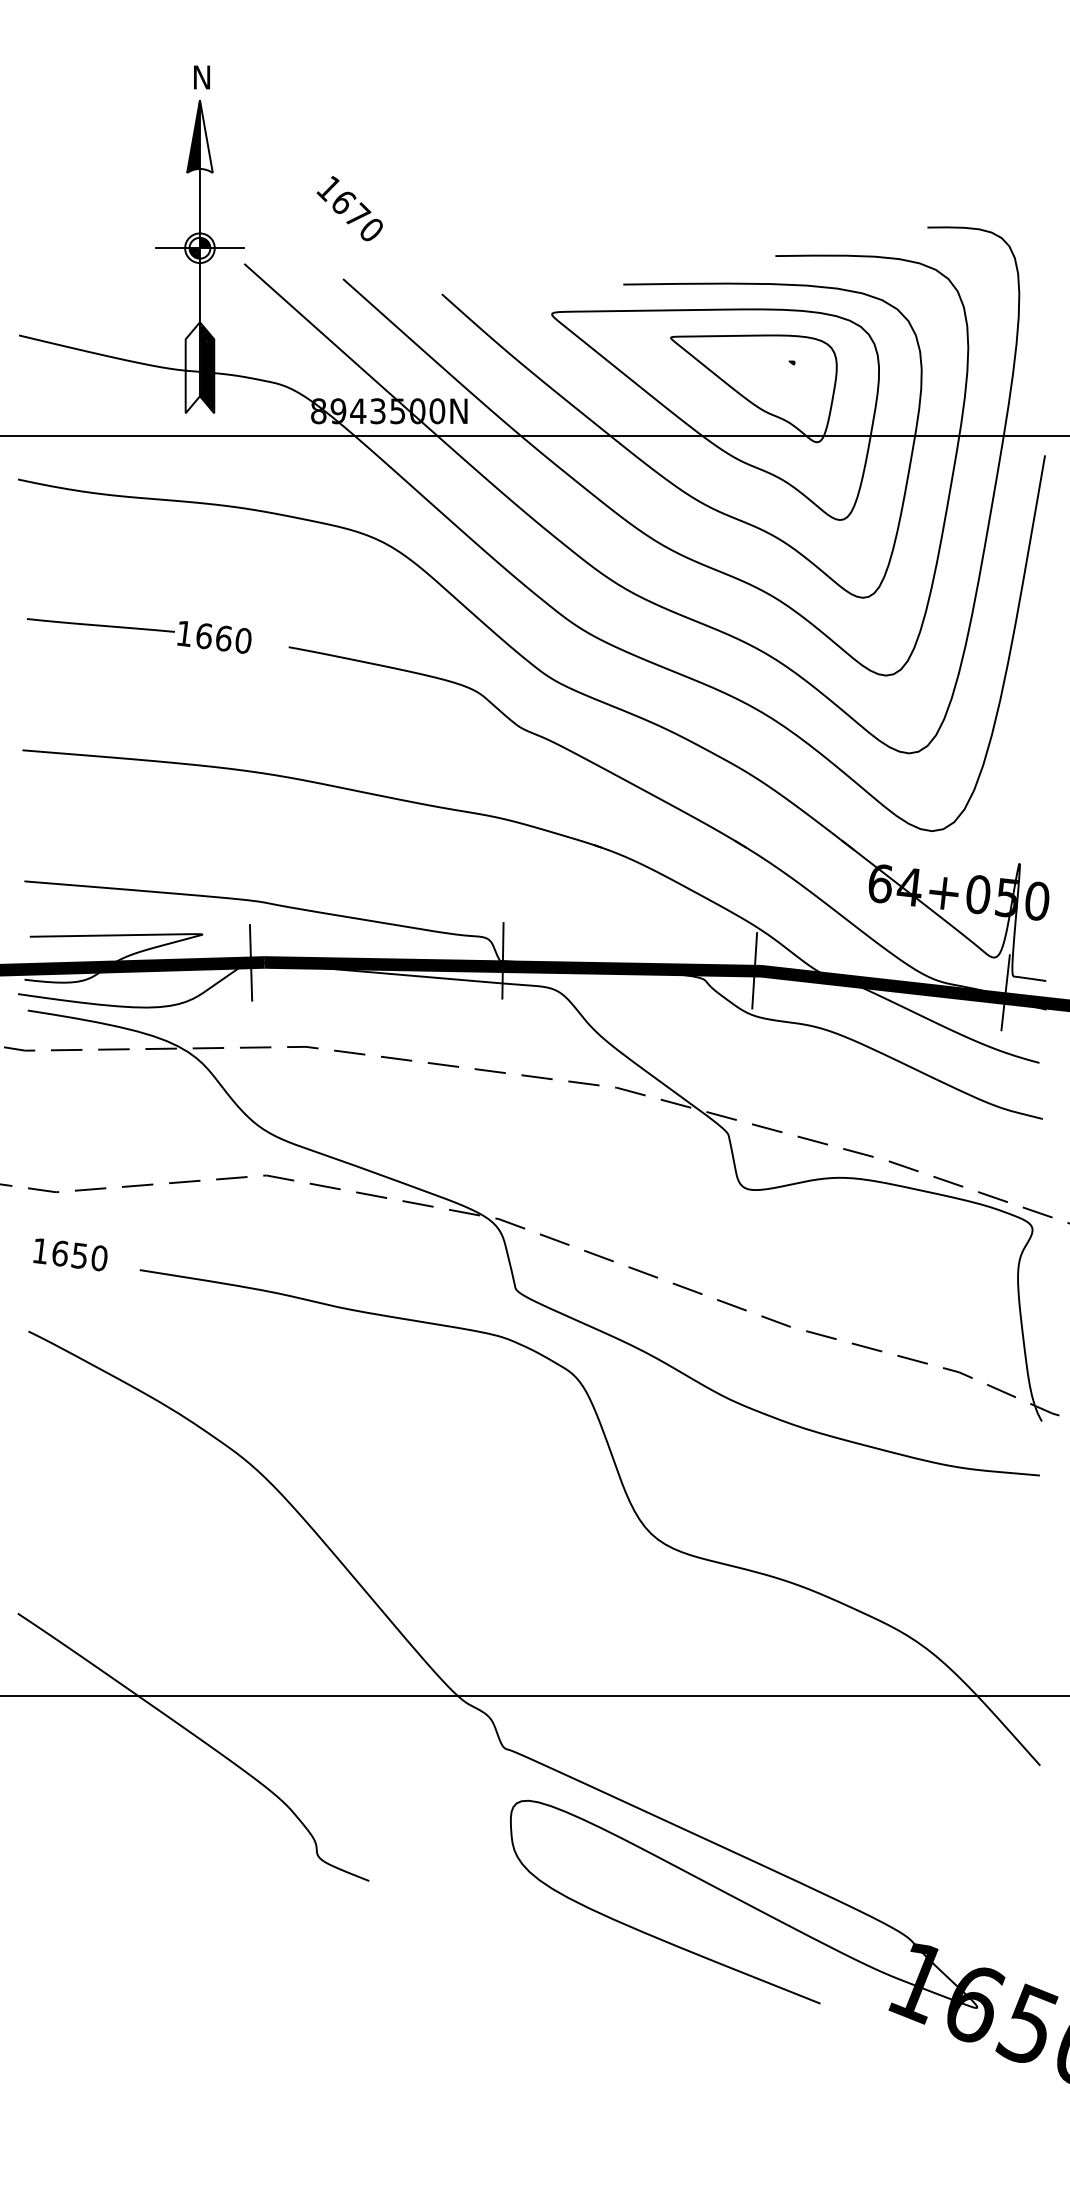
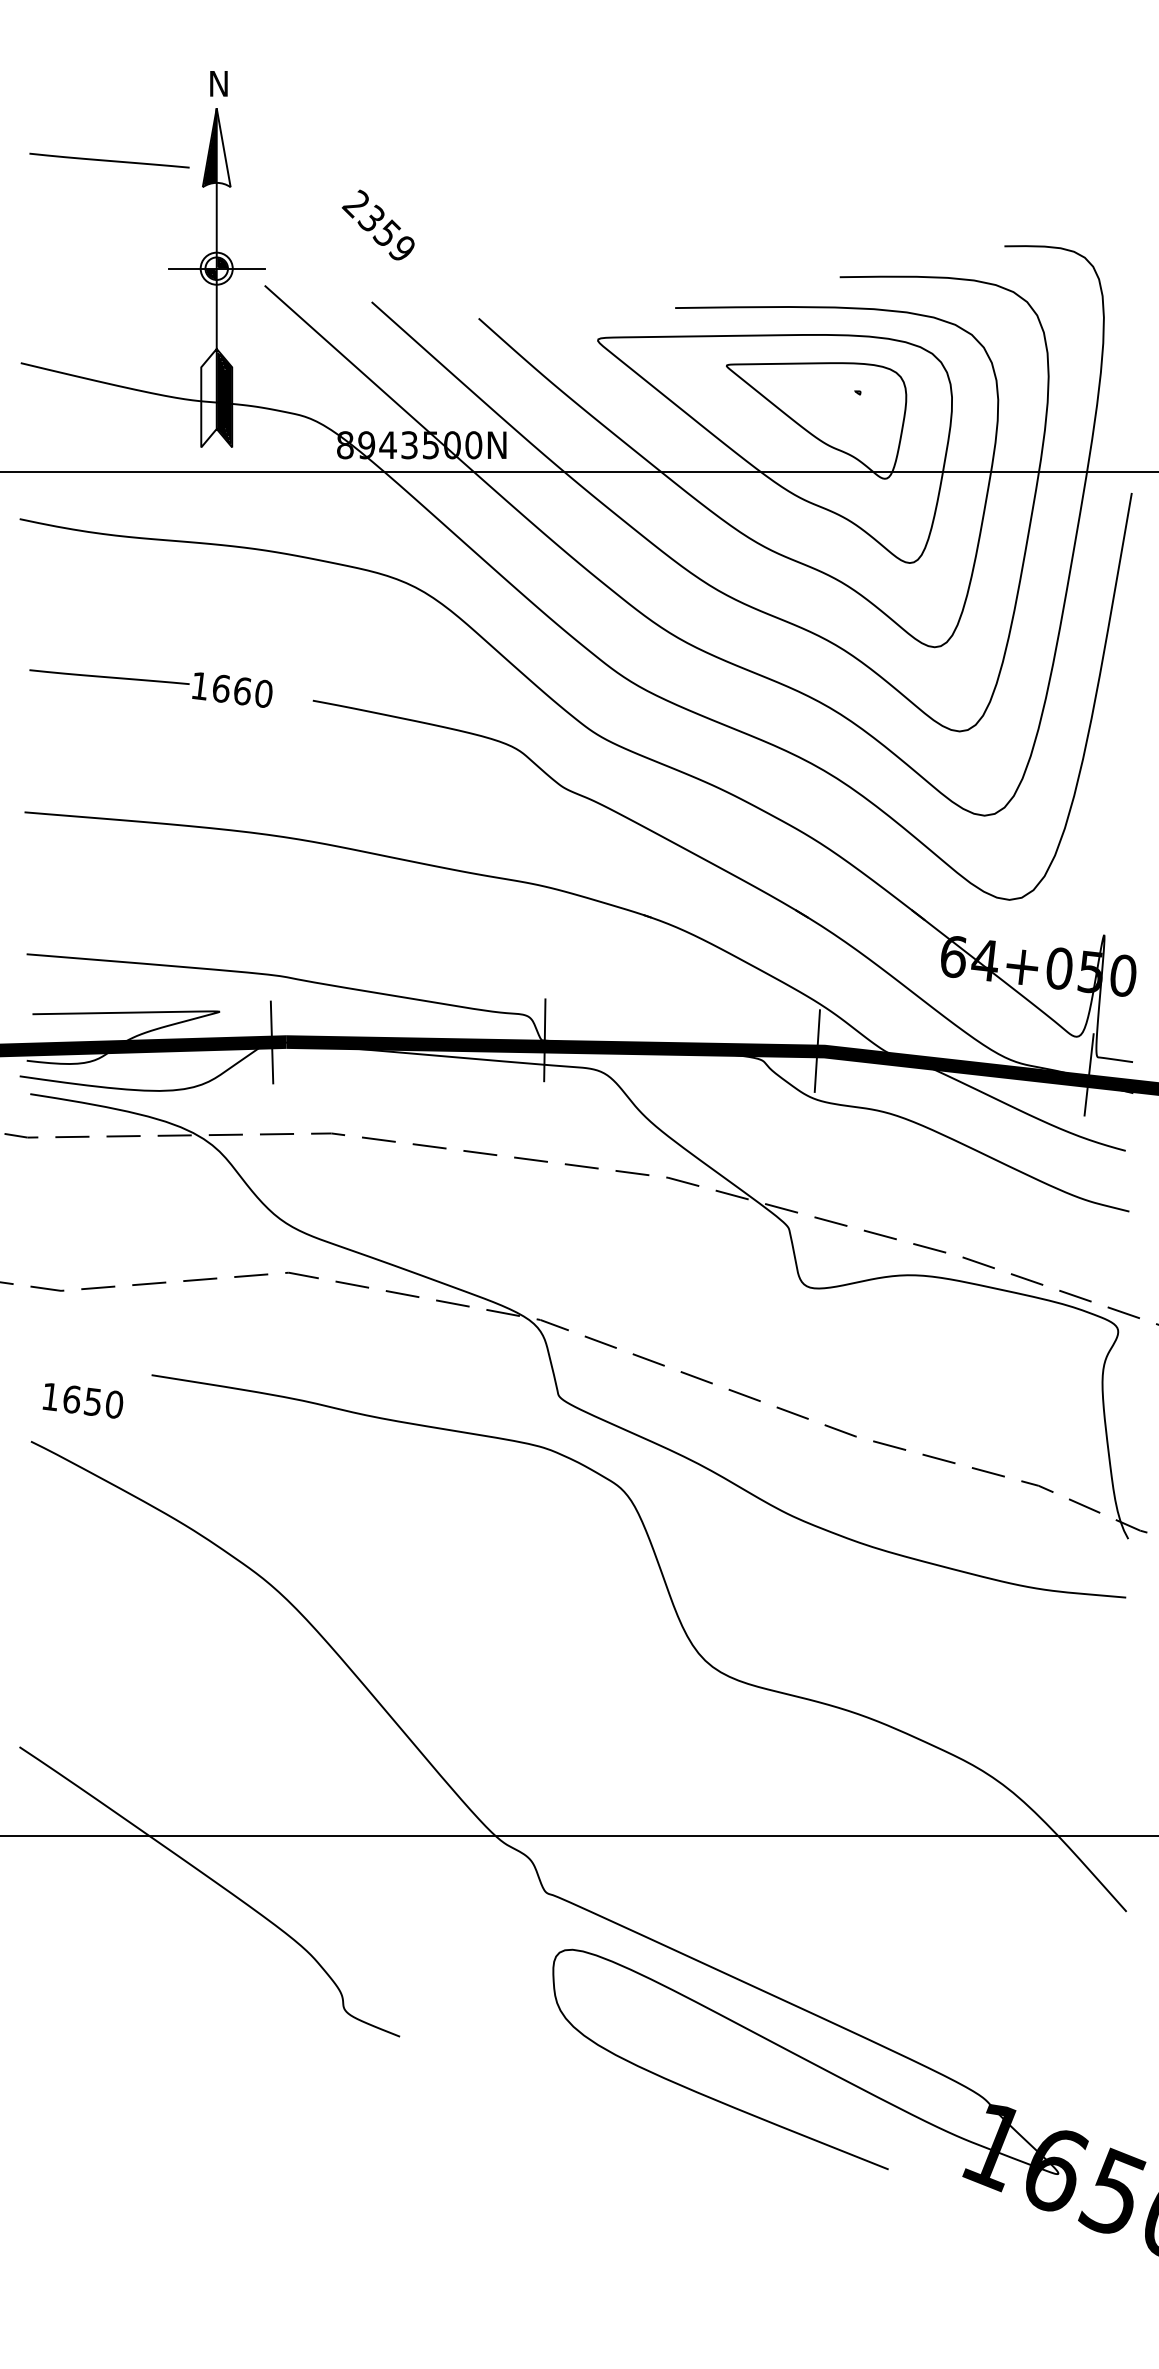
line: (100, 148) -> (109, 160), added
text: (348, 208) -> (377, 225), 1670 -> 2359
text: (70, 1254) -> (83, 1400), moved

